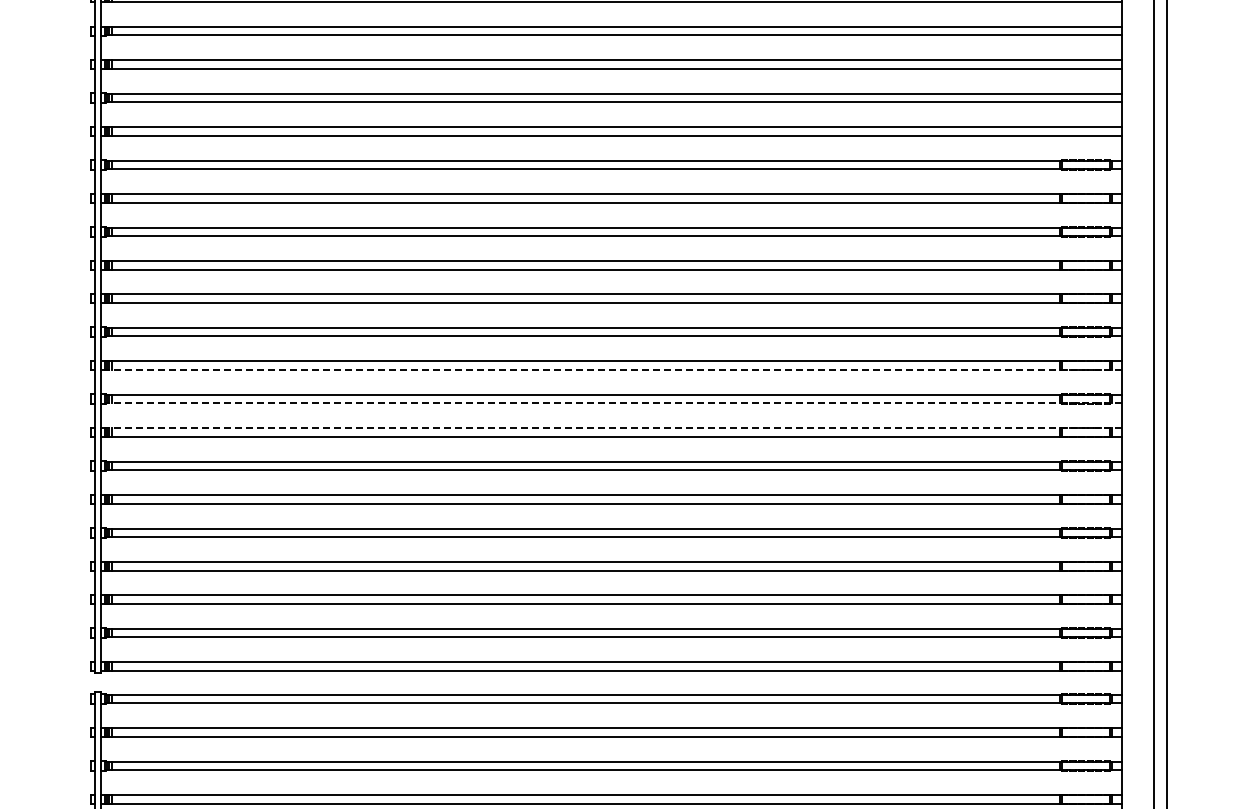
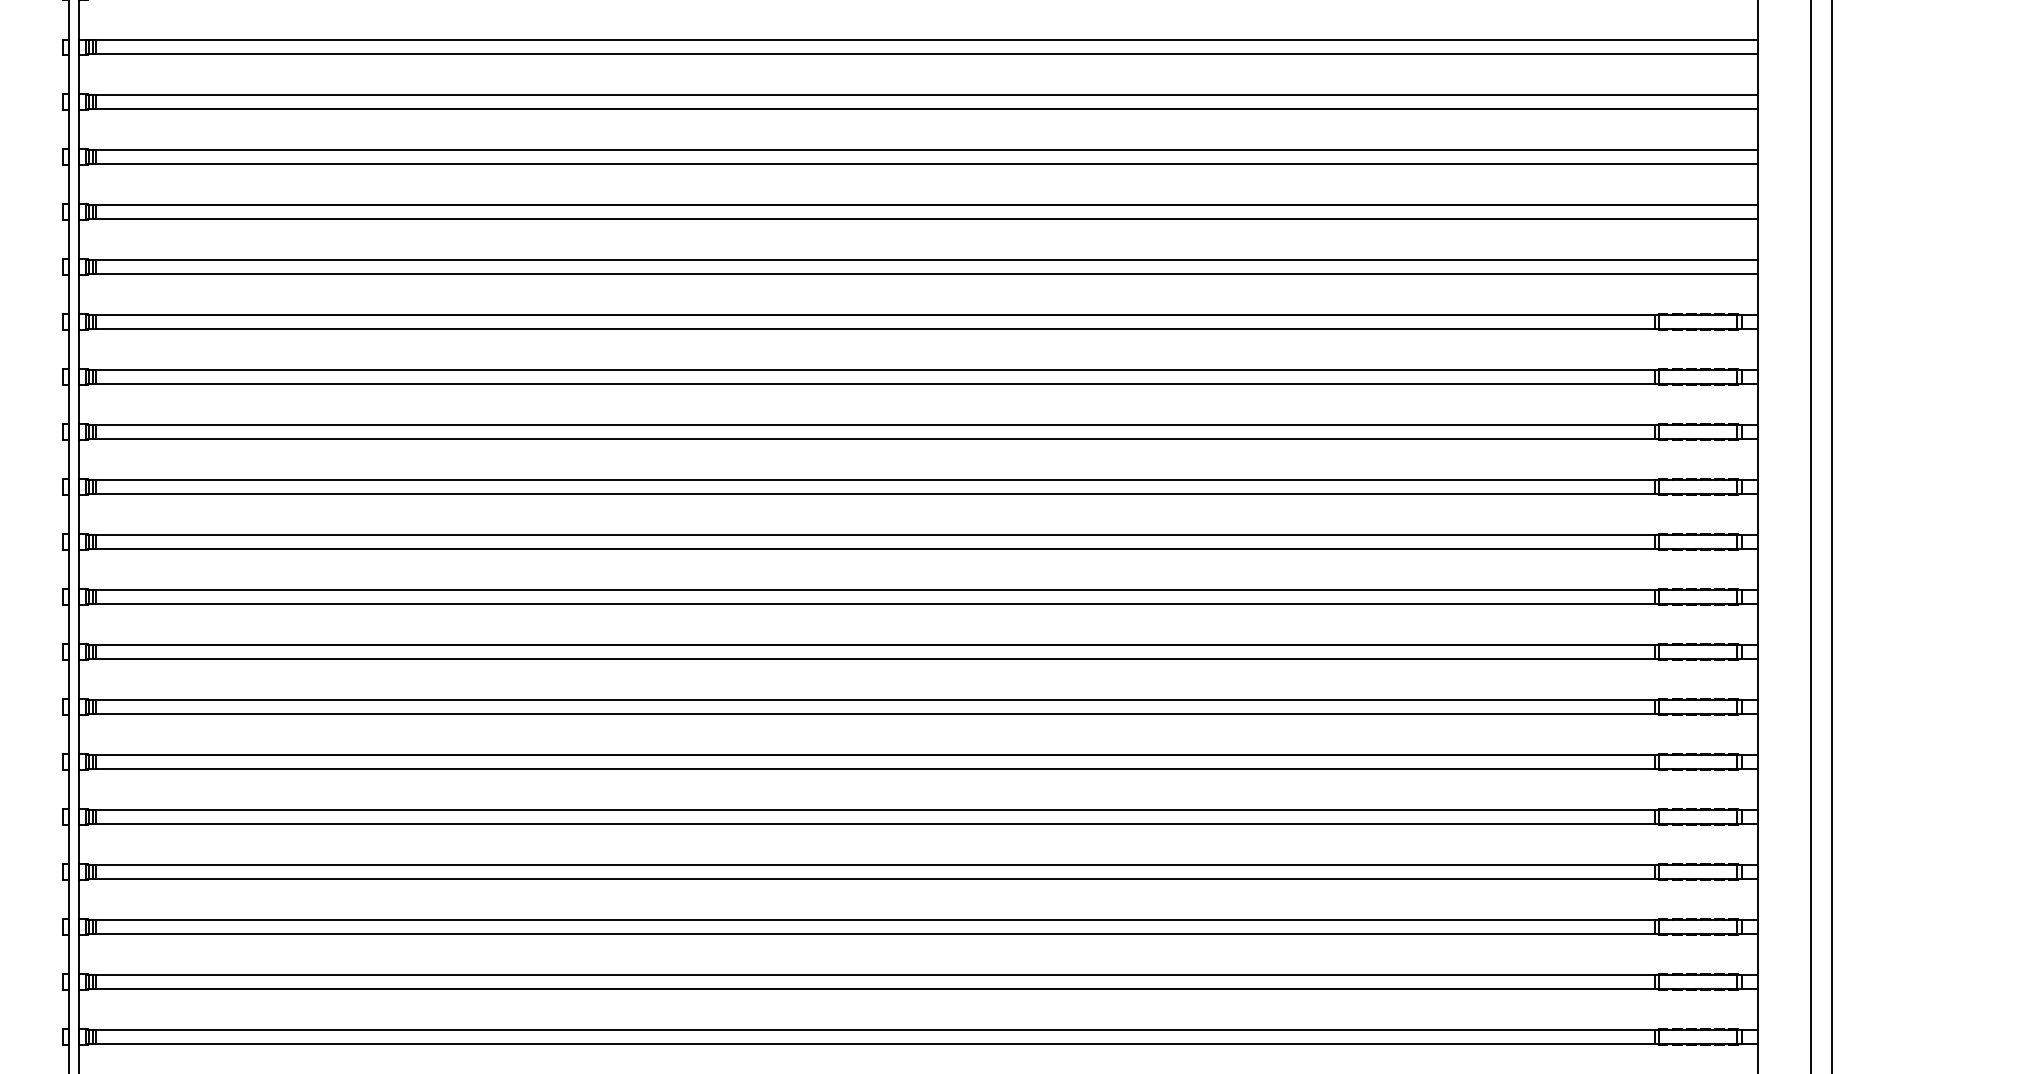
line: (614, 369) -> (923, 658), dashed -> solid
line: (614, 403) -> (923, 714), dashed -> solid
line: (614, 428) -> (923, 755), dashed -> solid

